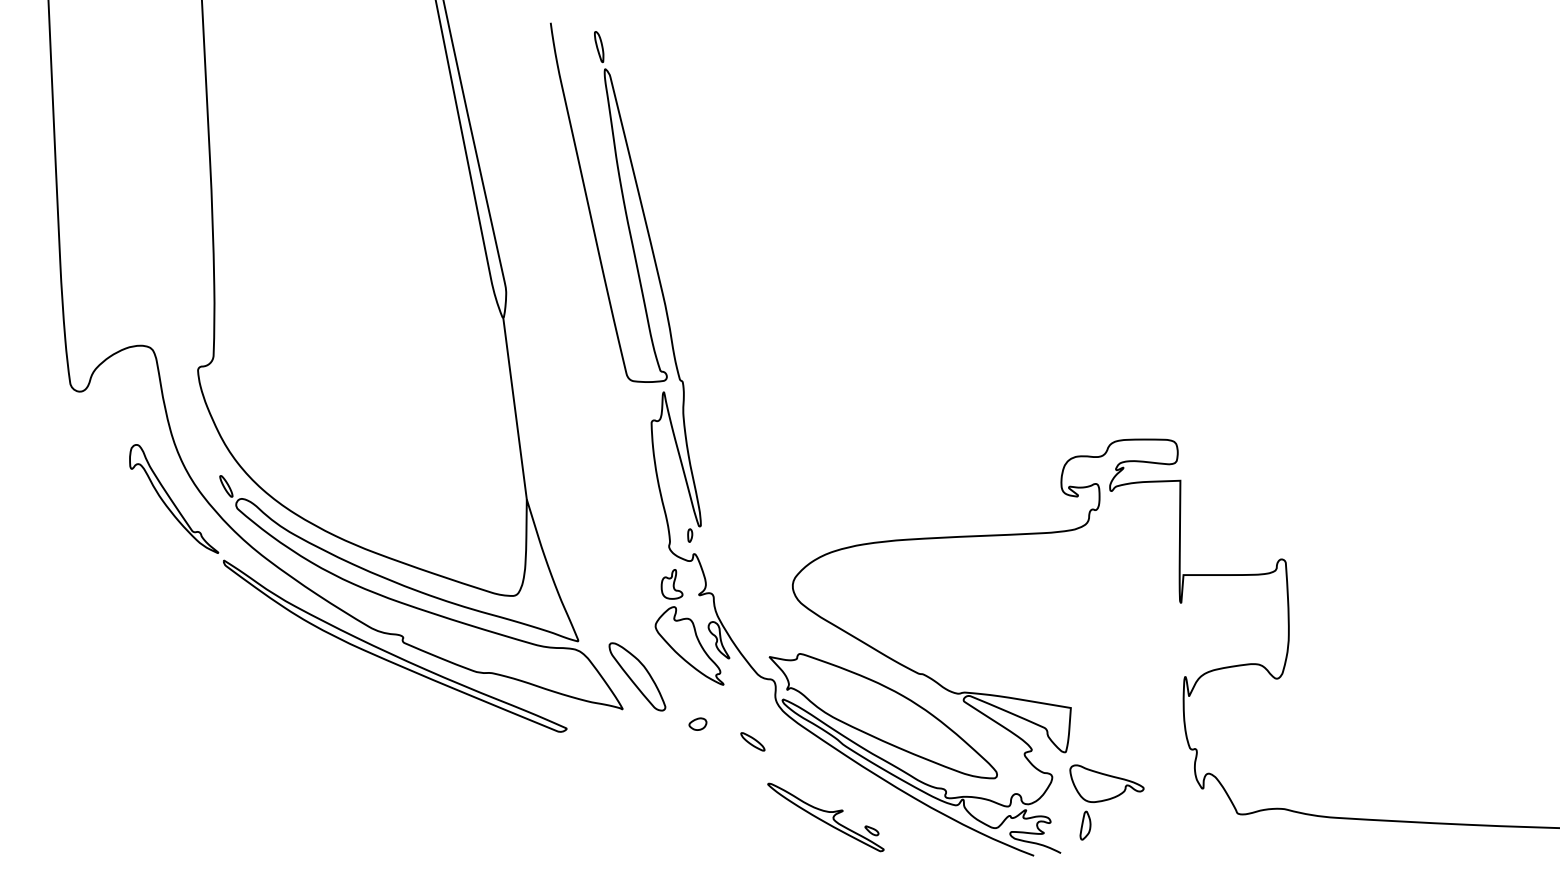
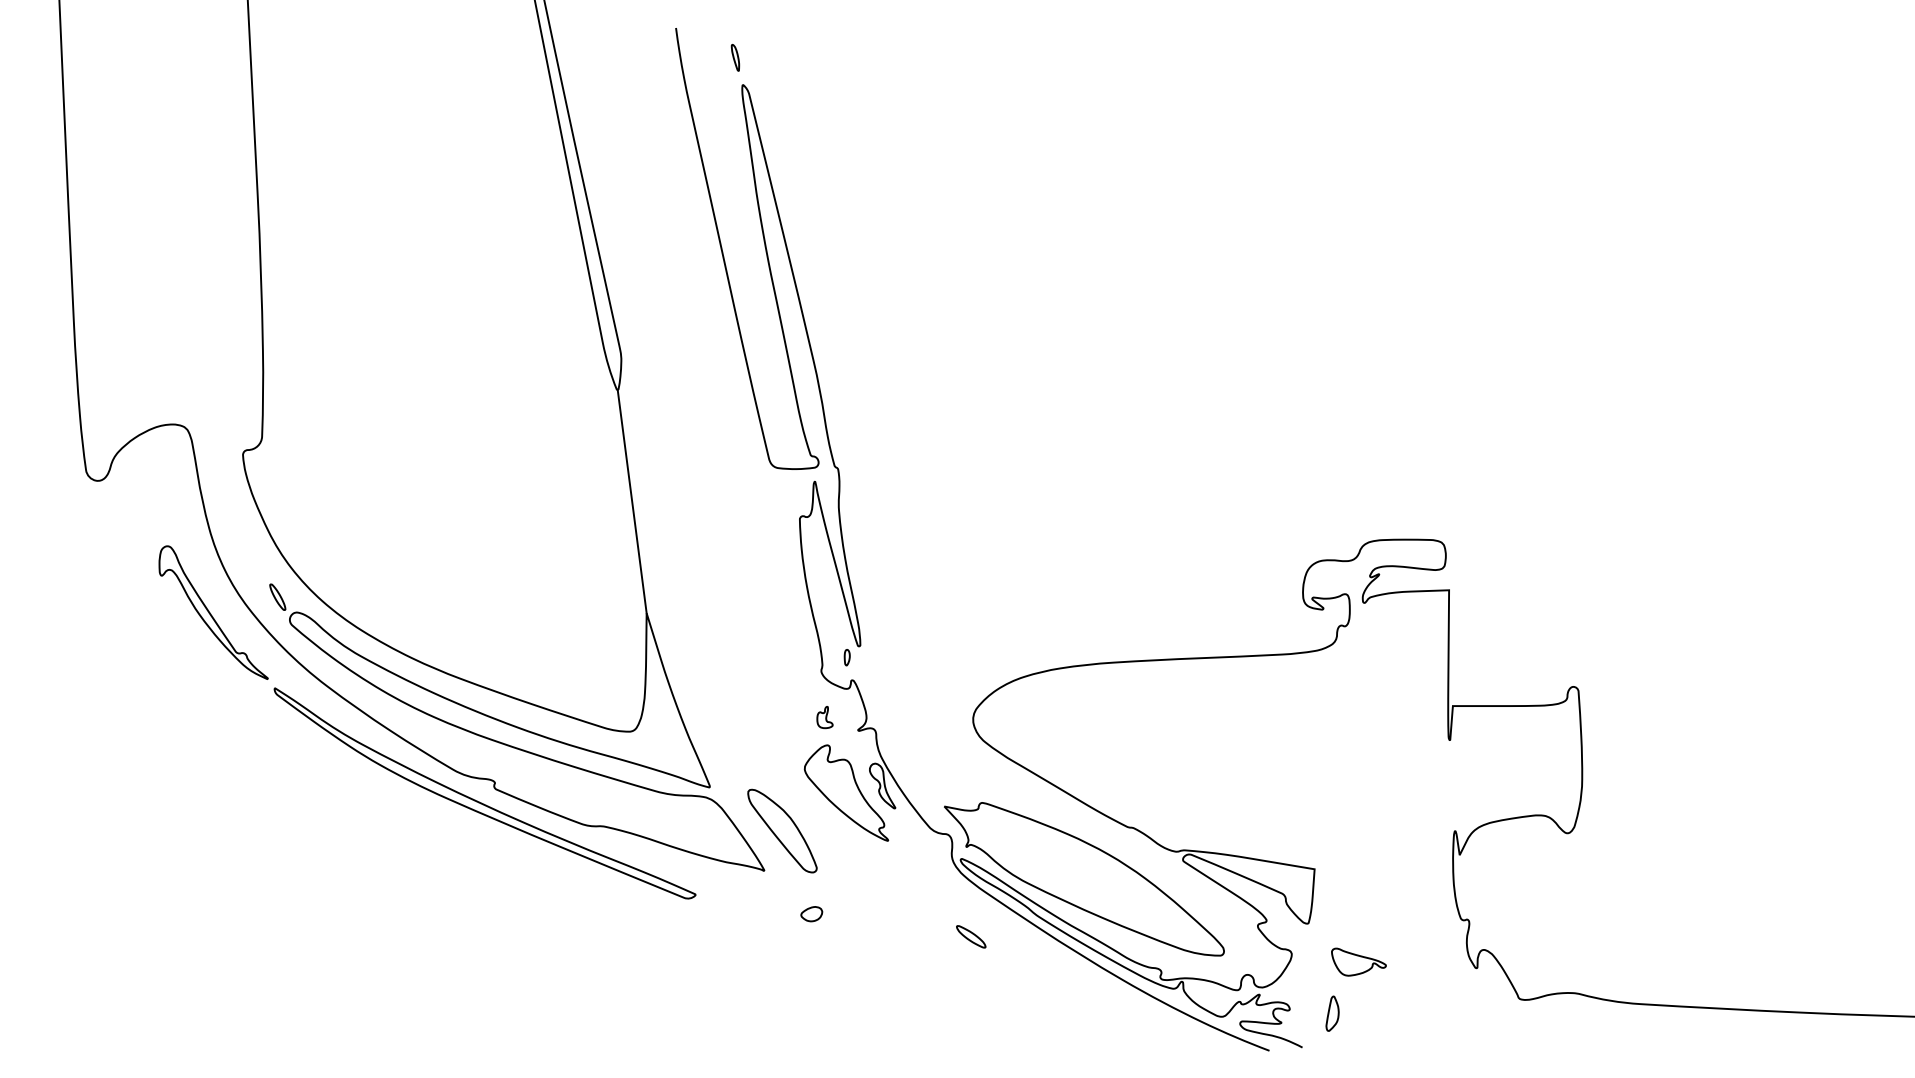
part: (599, 46) -> (735, 57), size x0.7
part: (671, 584) -> (824, 717), size x0.6
part: (697, 724) -> (811, 914), moved
part: (753, 741) -> (971, 936), moved
part: (1106, 783) -> (1358, 961), size x0.6
part: (825, 817) -> (1013, 1003), removed

